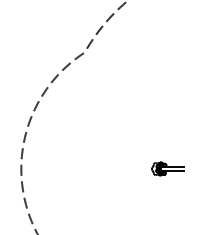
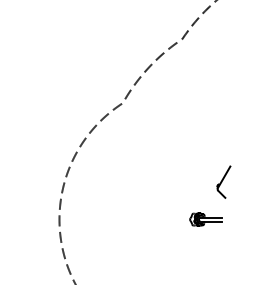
part: (185, 130) -> (223, 181), added

